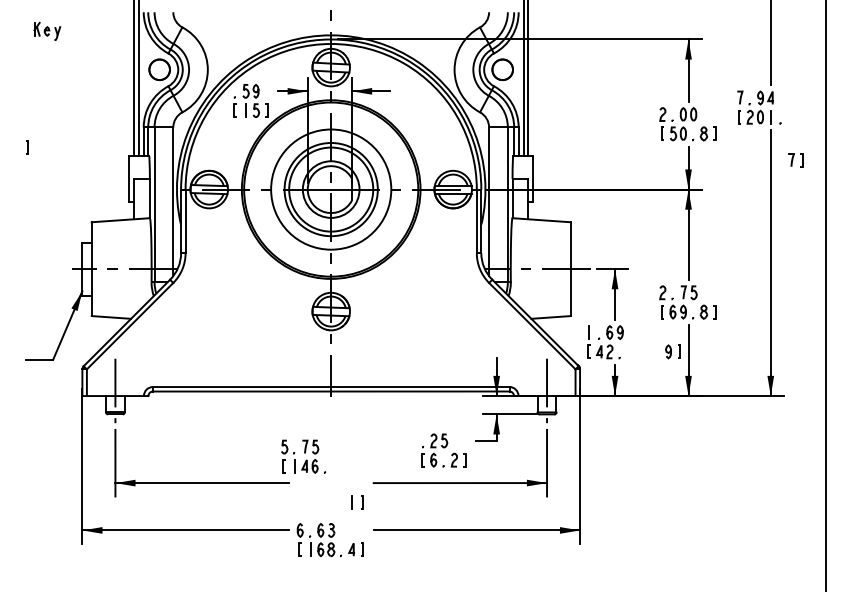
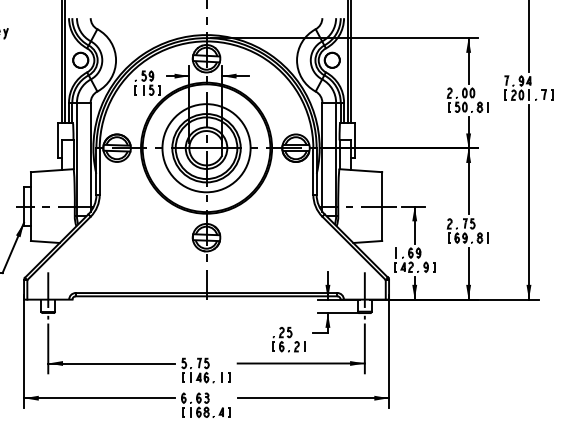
part: (795, 160) -> (547, 95), moved
part: (672, 351) -> (429, 266), moved
part: (303, 456) -> (197, 370), moved

